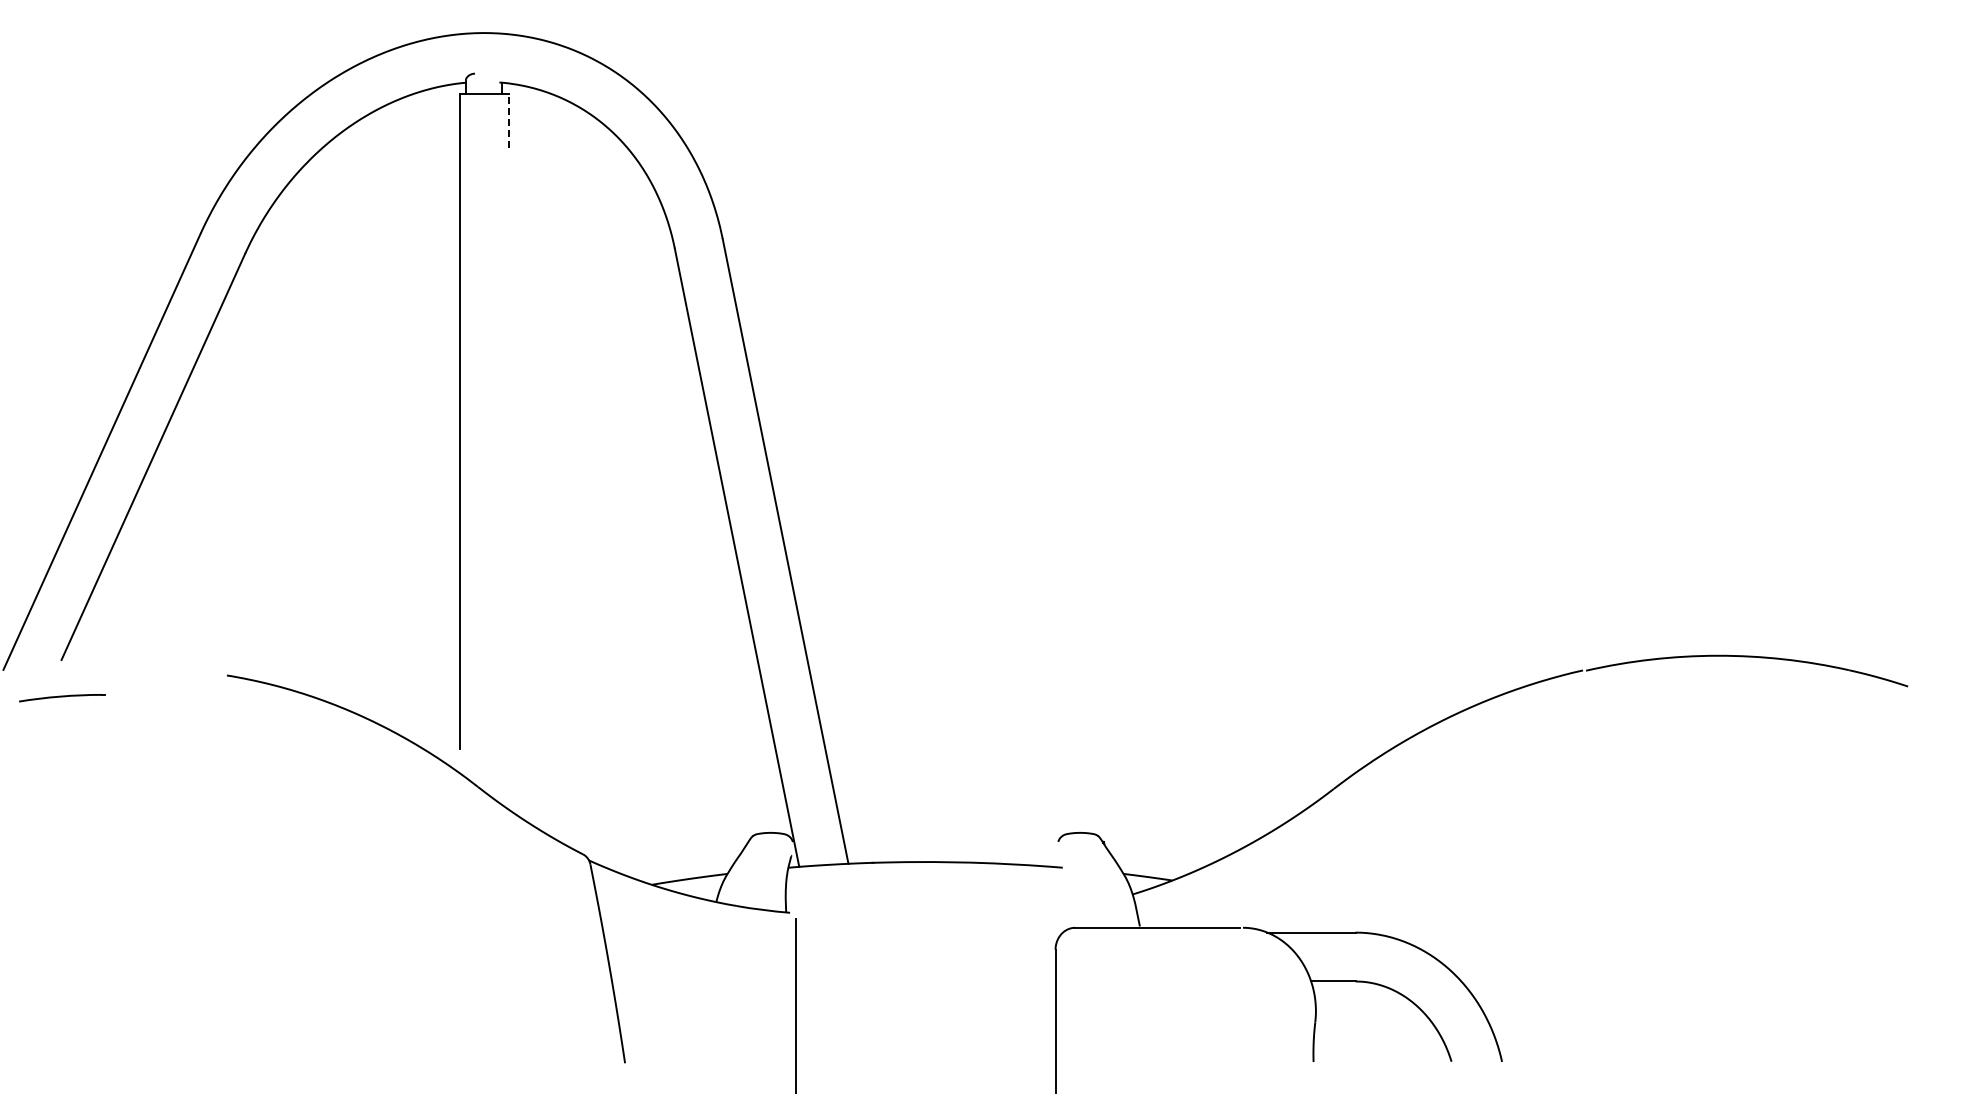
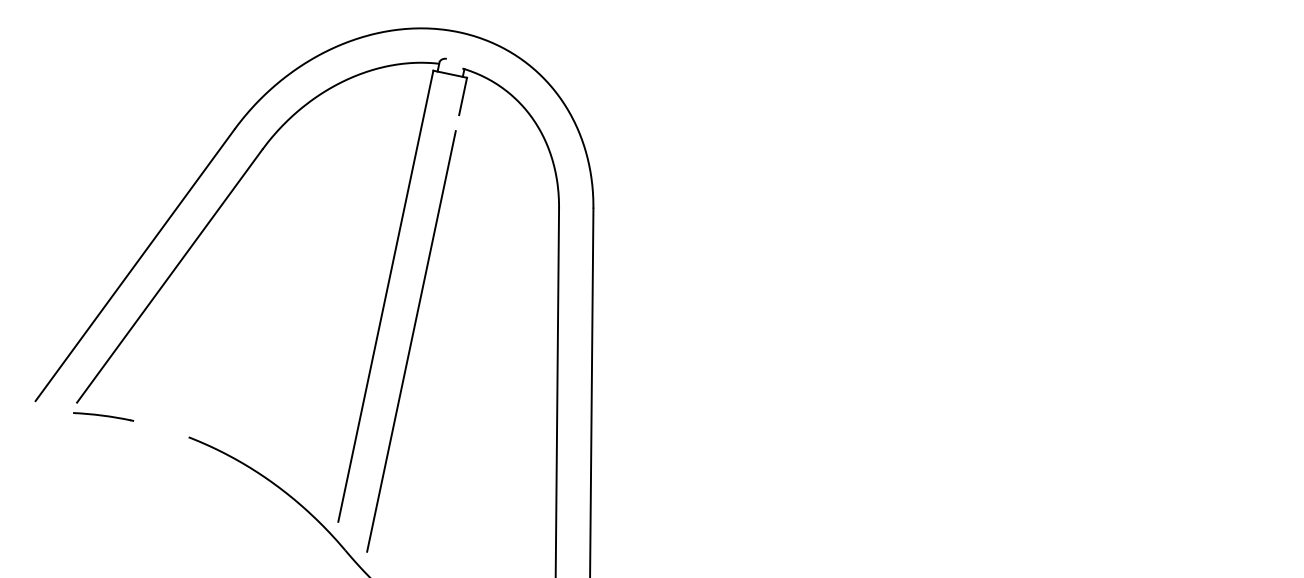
line: (508, 120) -> (463, 96), dashed -> solid
line: (508, 476) -> (411, 341), added
part: (62, 698) -> (103, 417), moved

